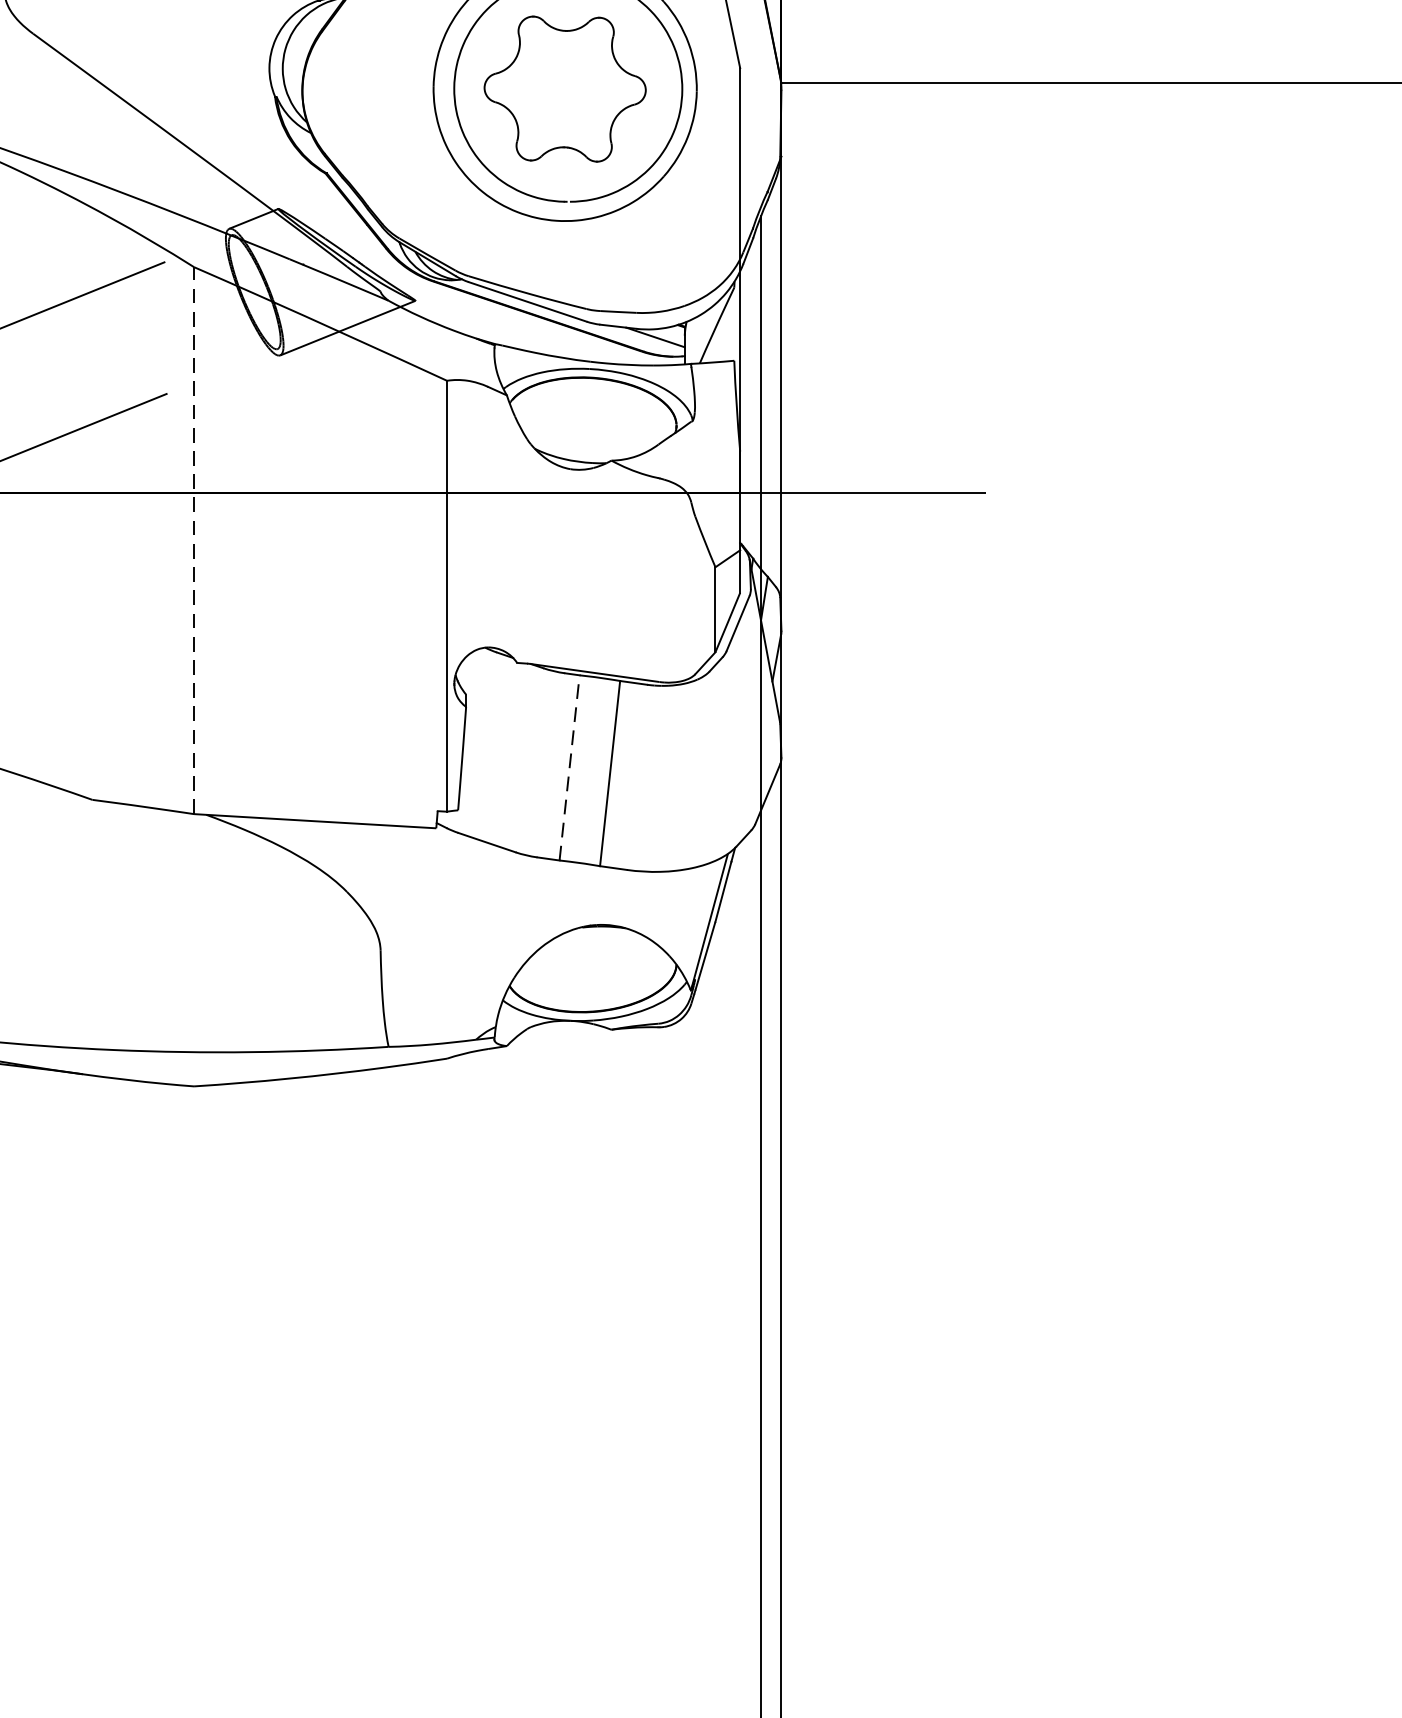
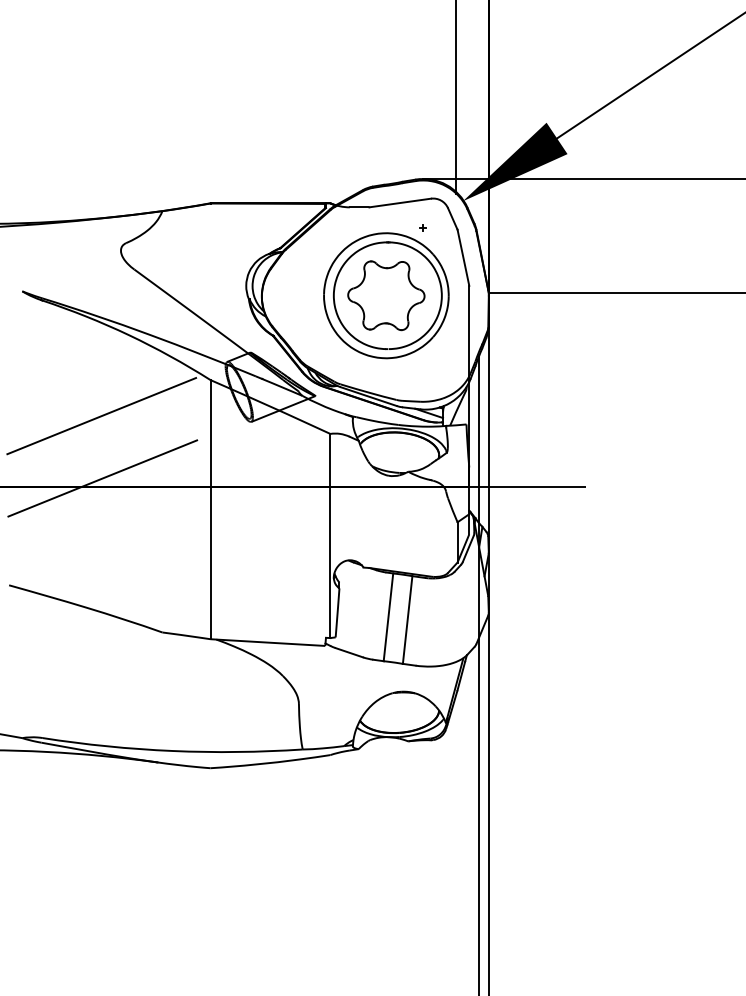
line: (193, 540) -> (210, 509), dashed -> solid
line: (569, 766) -> (388, 616), dashed -> solid

